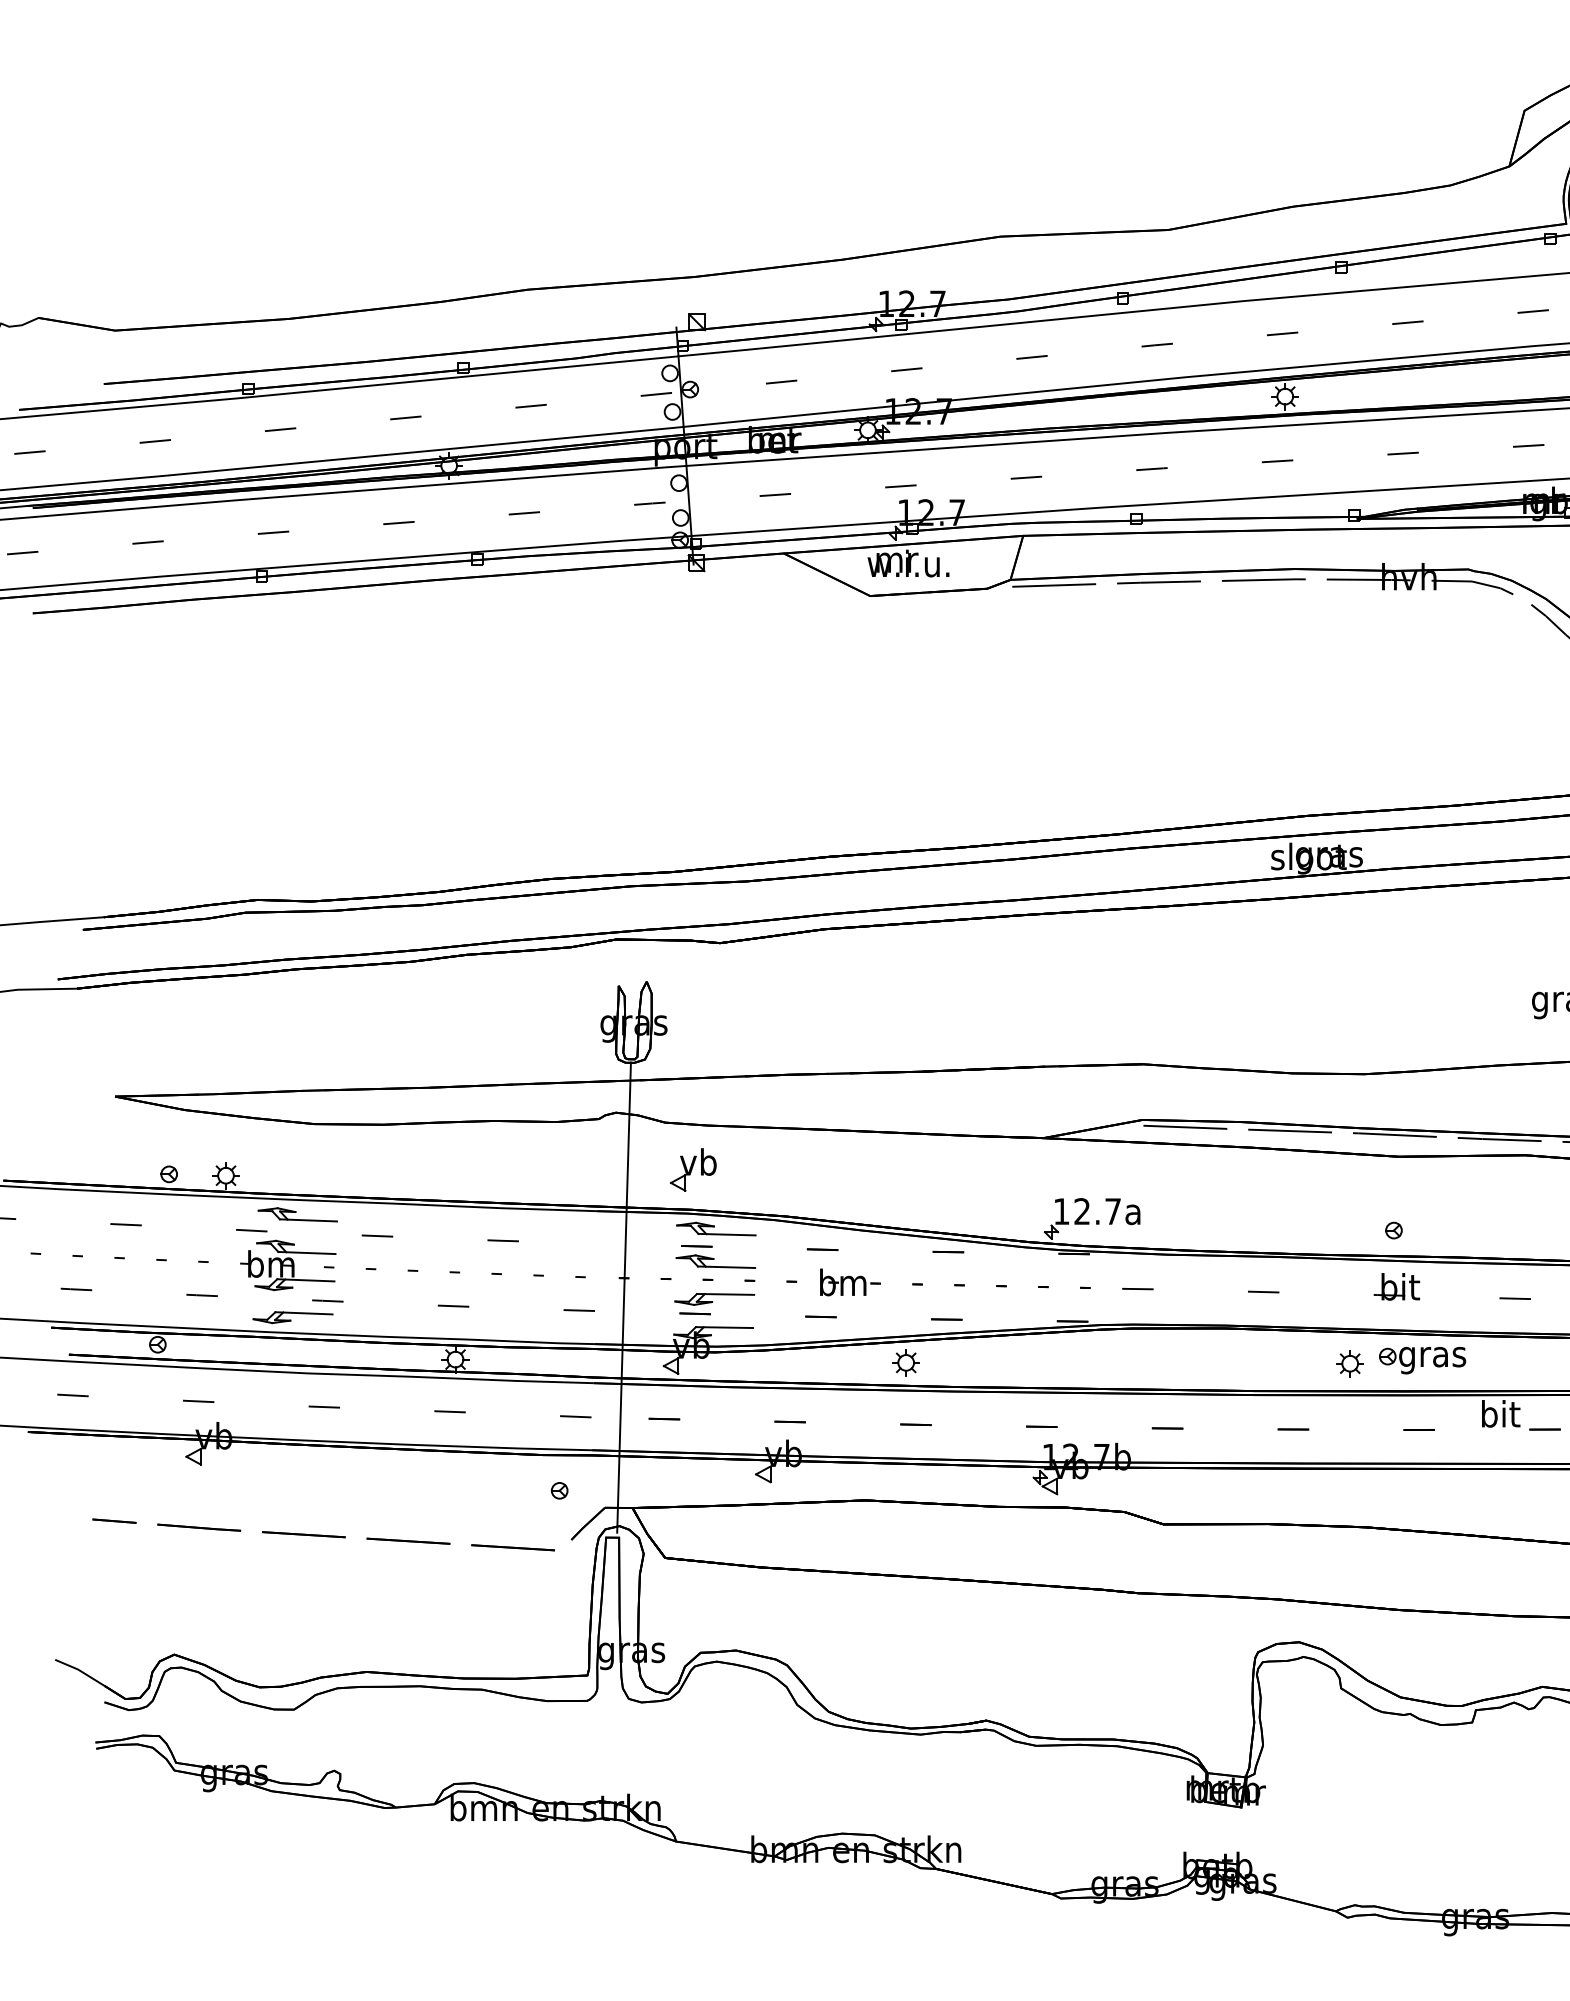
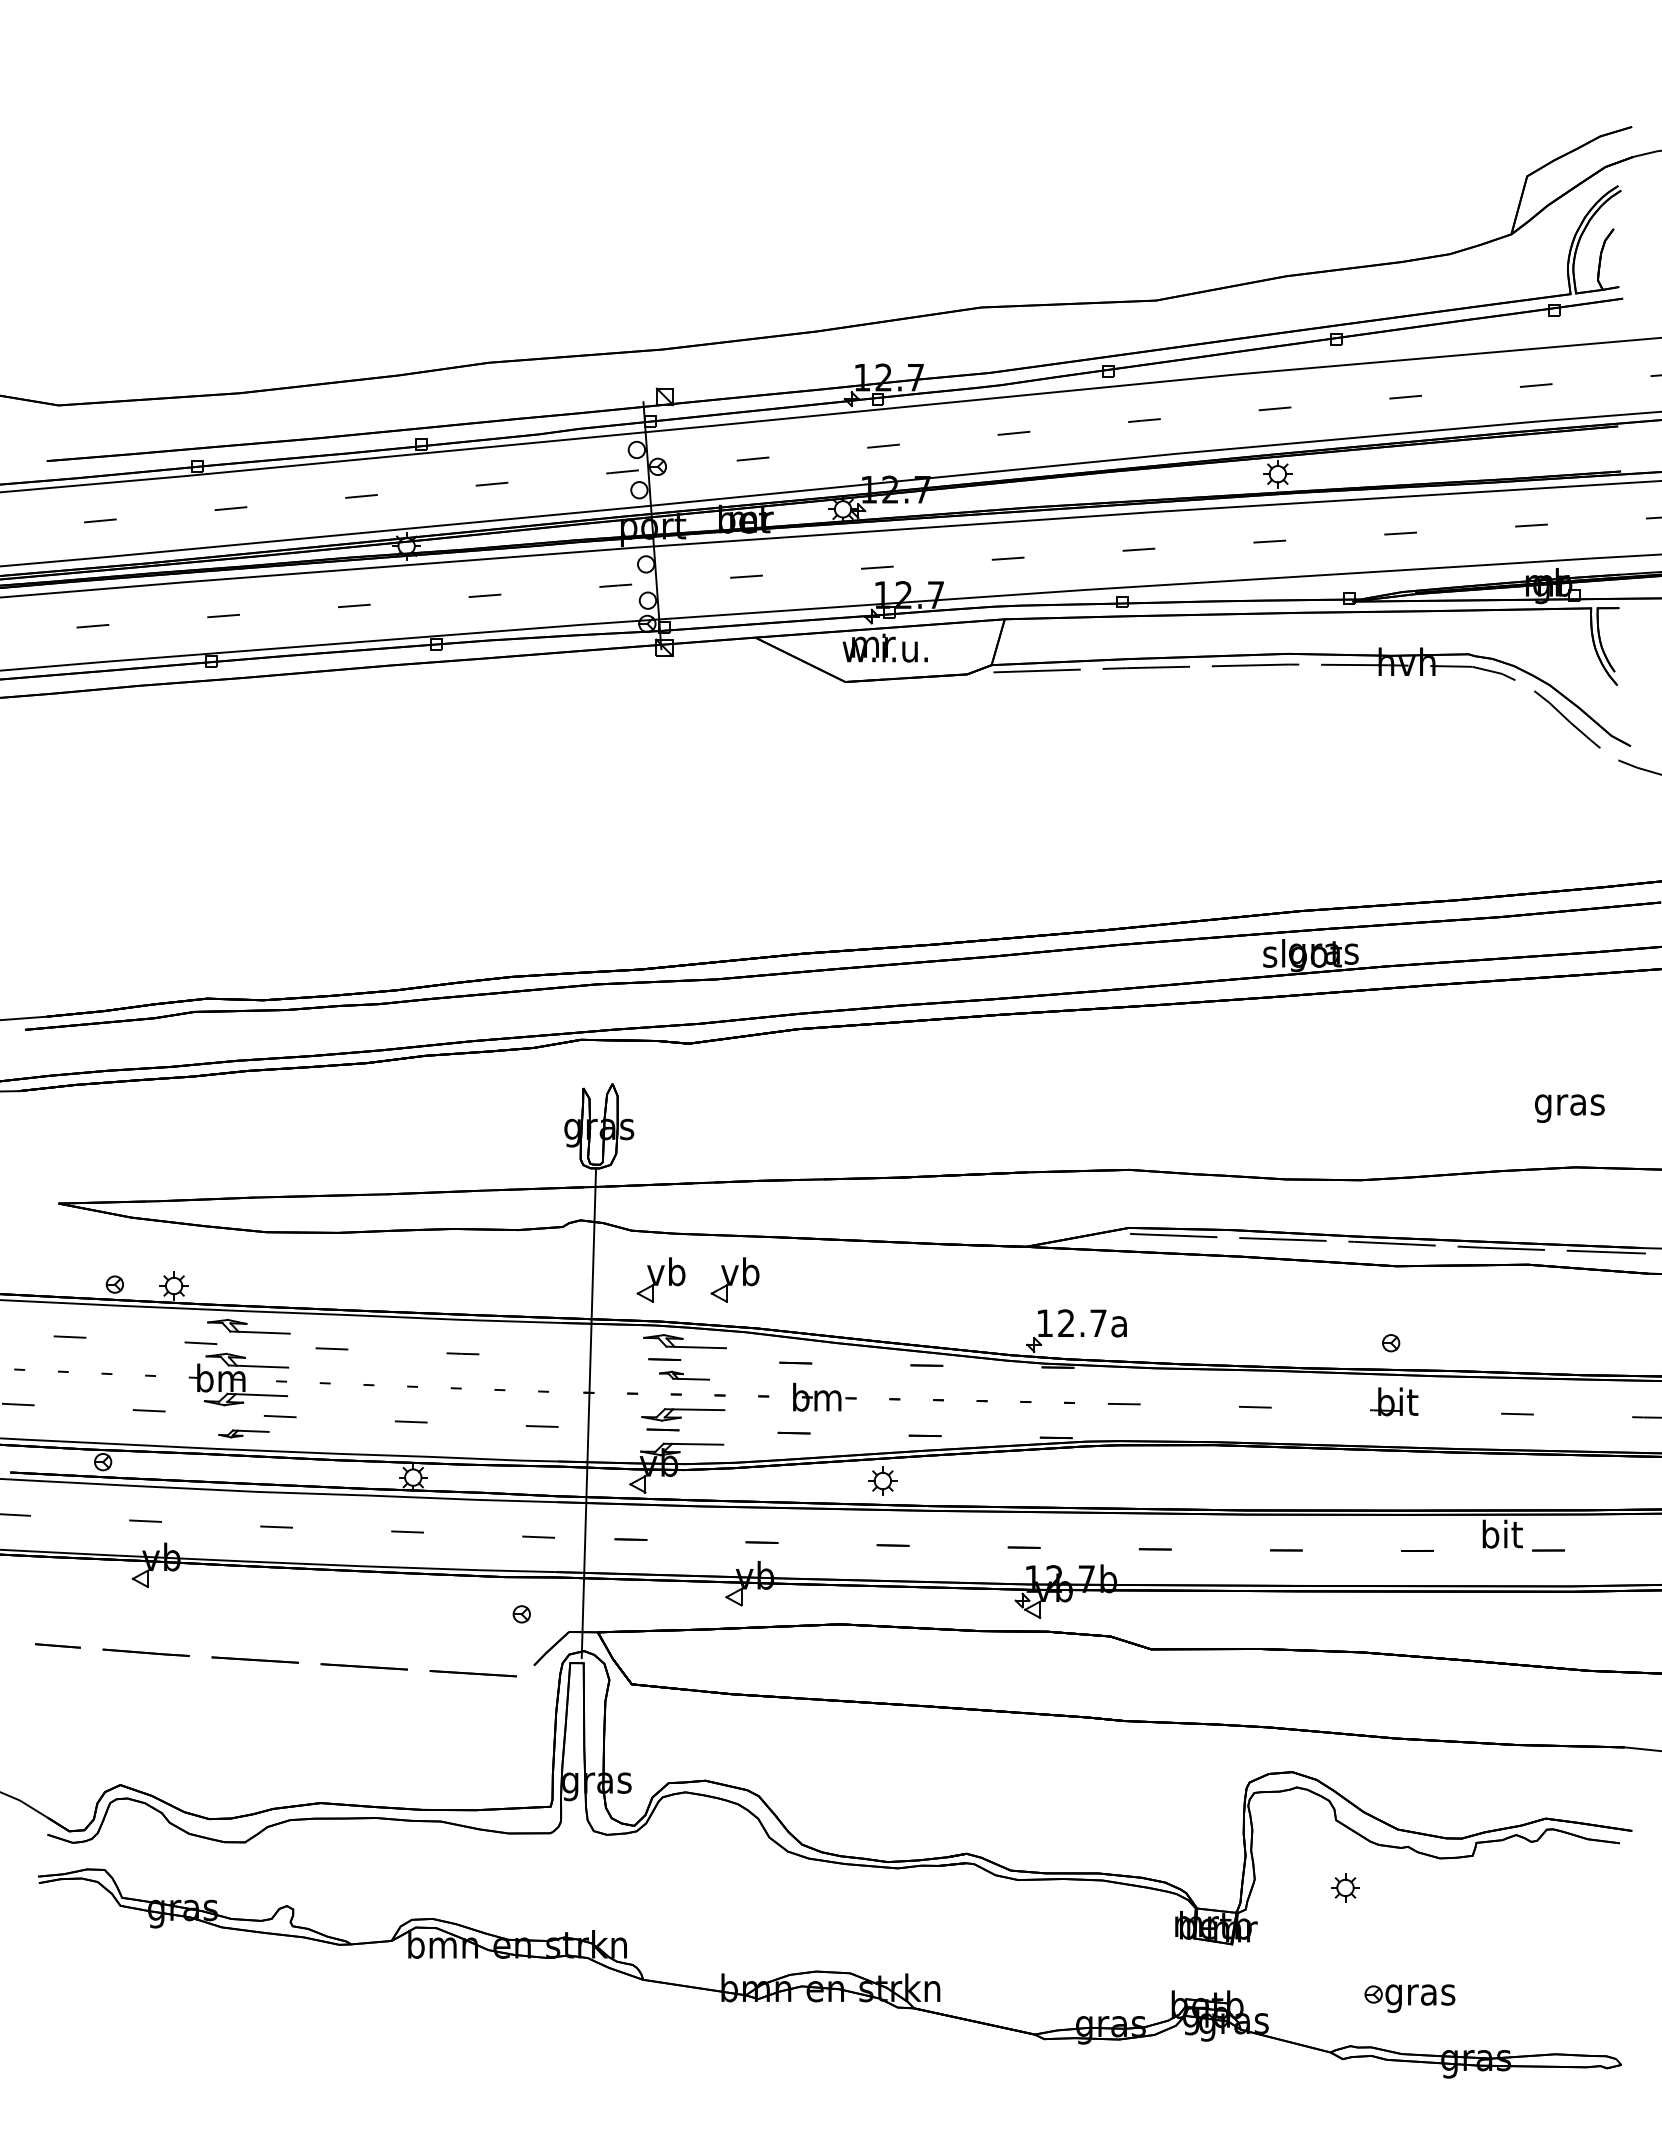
part: (763, 1169) -> (734, 1279), added
part: (715, 1261) -> (684, 1375), size x0.6
part: (292, 1317) -> (243, 1433), size x0.6
part: (1422, 1360) -> (1409, 1998), moved
part: (1350, 1363) -> (1345, 1887), moved

